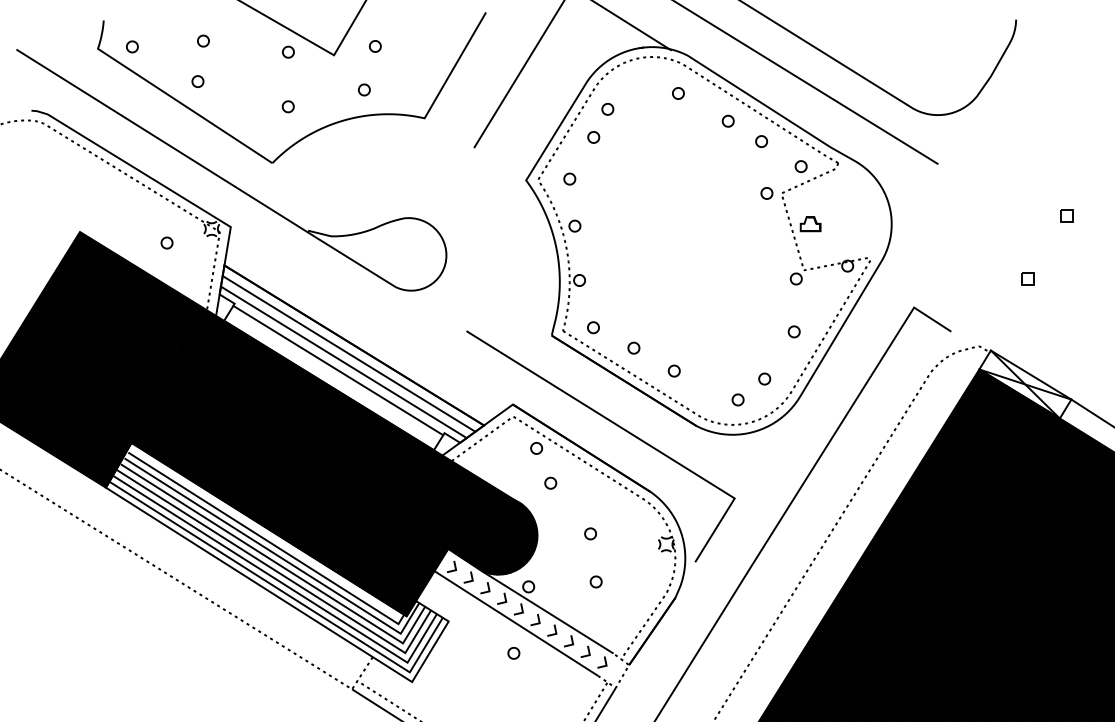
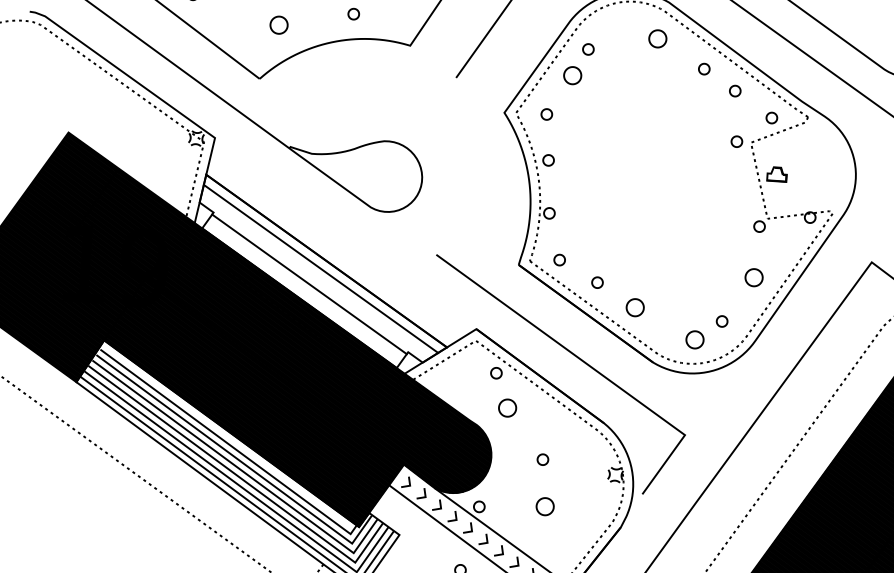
part: (678, 93) -> (657, 38), size x1.6
part: (287, 106) -> (278, 24), size x1.6
part: (593, 137) -> (572, 75), size x1.6
part: (166, 242) -> (151, 148), removed
part: (793, 331) -> (753, 277), size x1.6
line: (343, 362) -> (315, 276), removed
part: (673, 370) -> (634, 306), size x1.6
part: (737, 399) -> (694, 339), size x1.6
part: (550, 482) -> (507, 407), size x1.6
part: (595, 581) -> (544, 506), size x1.6

